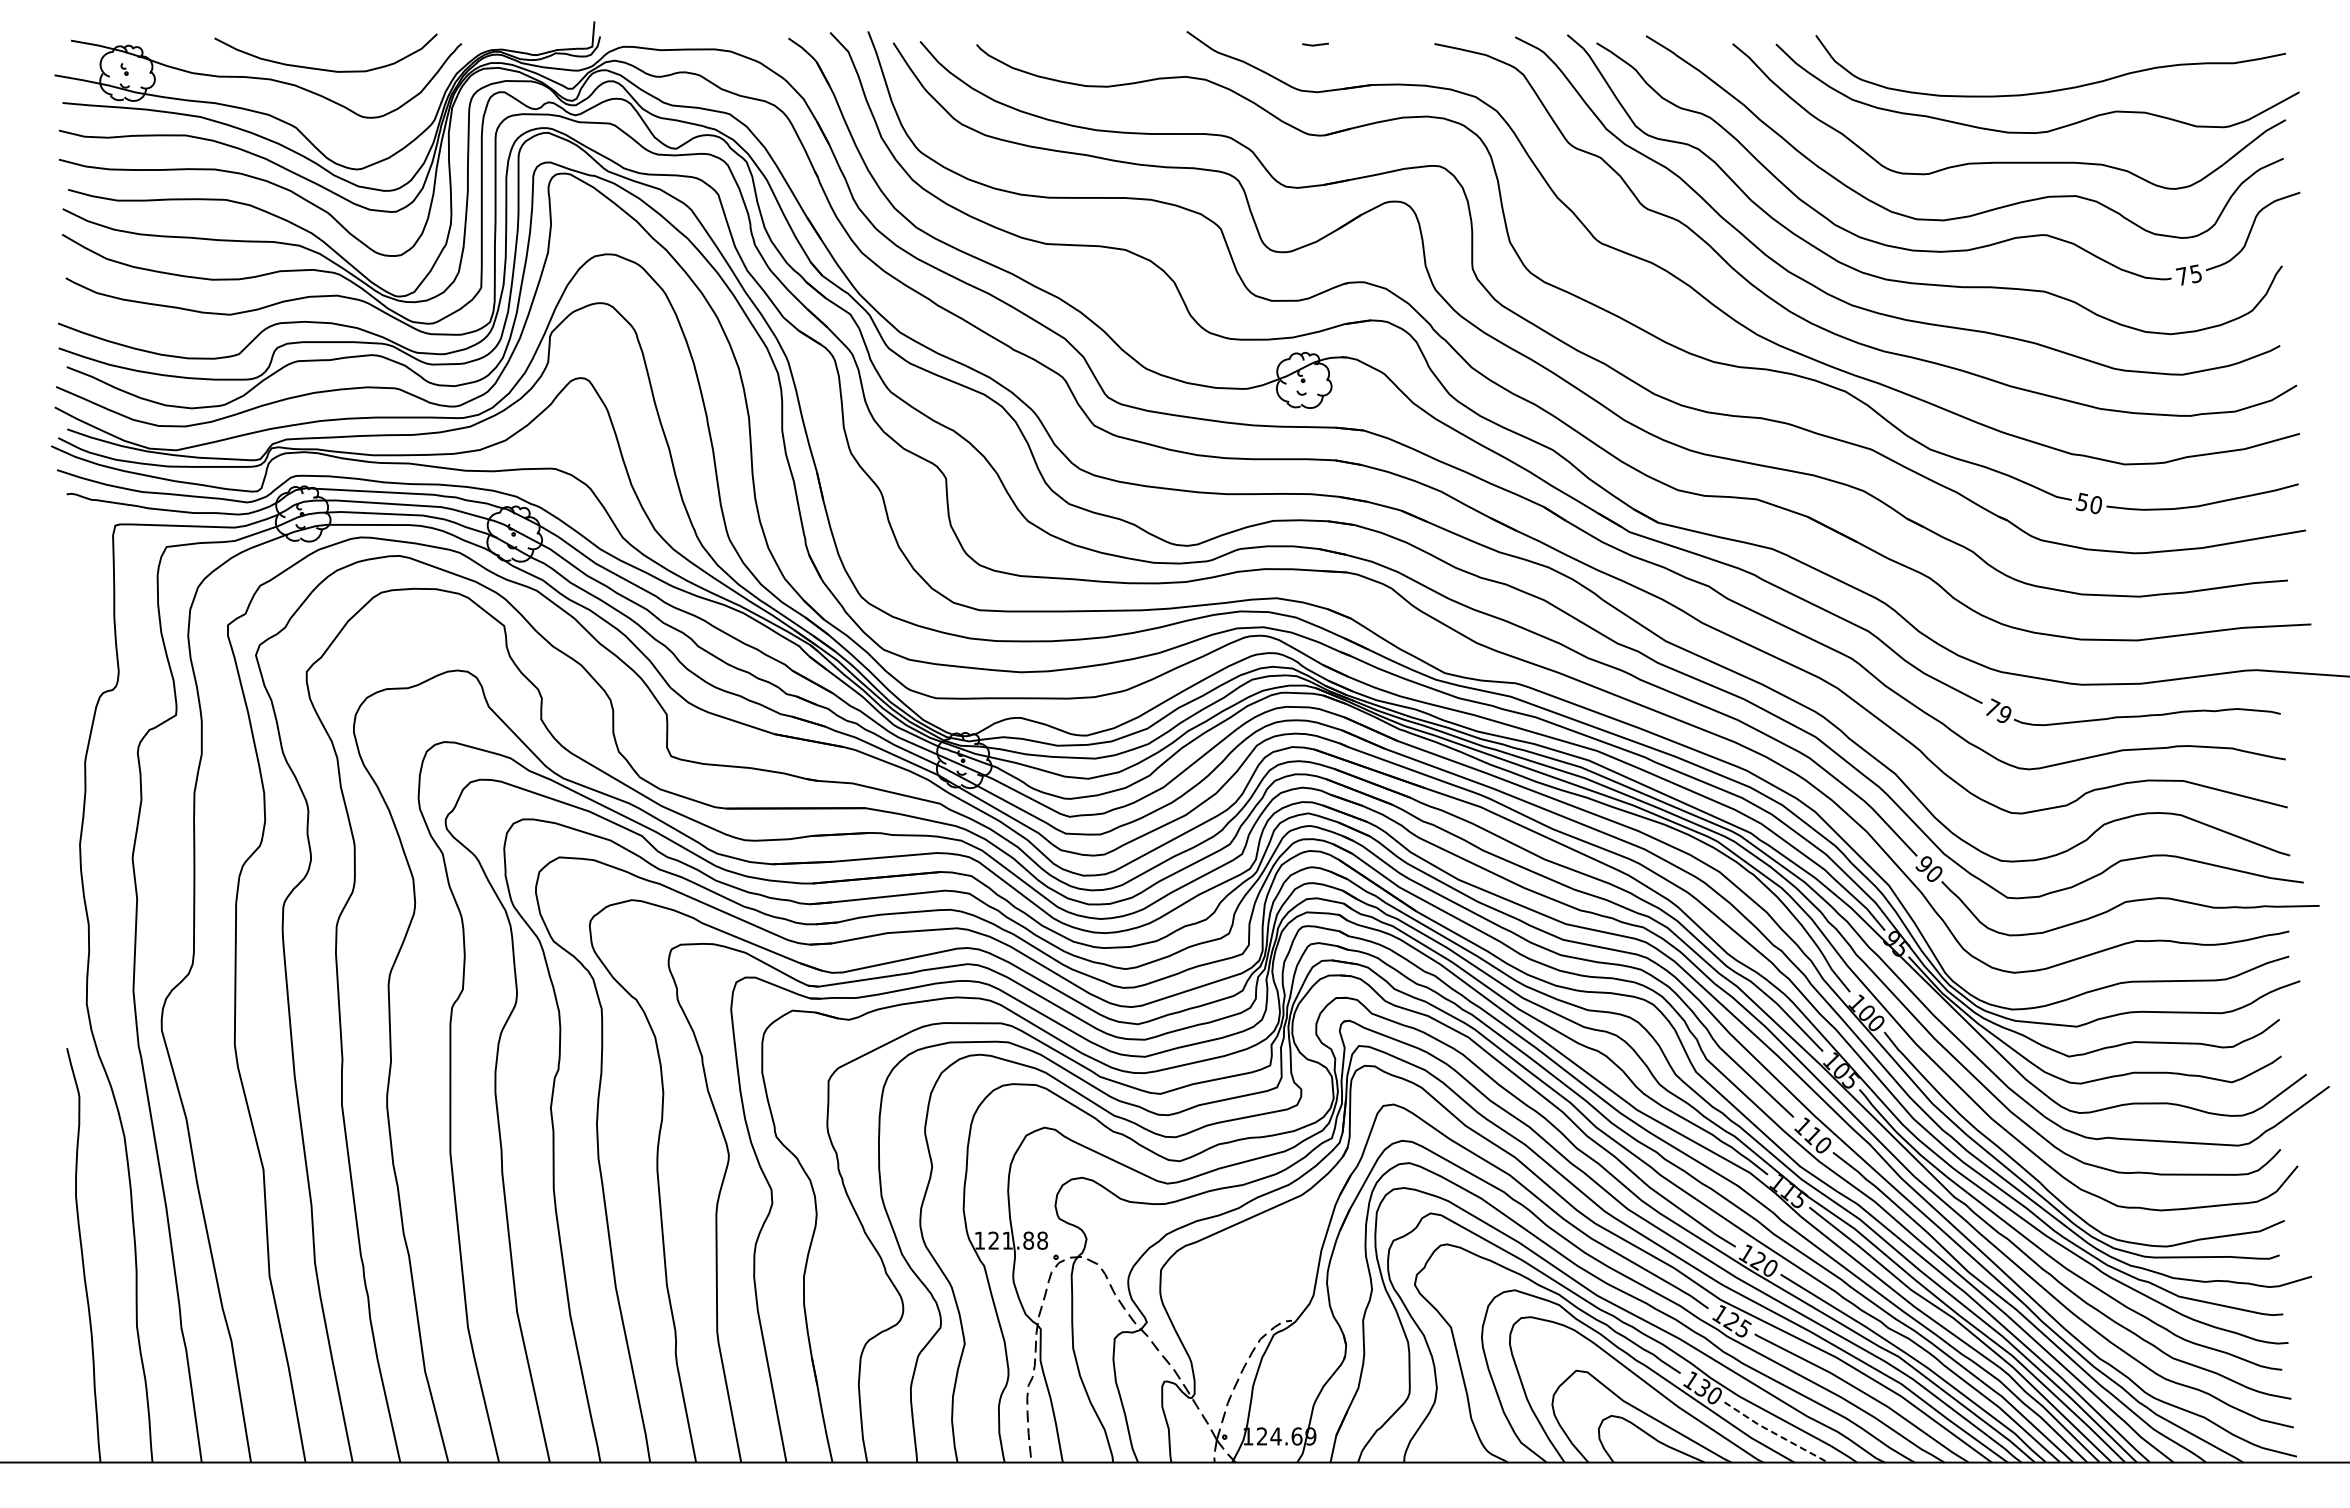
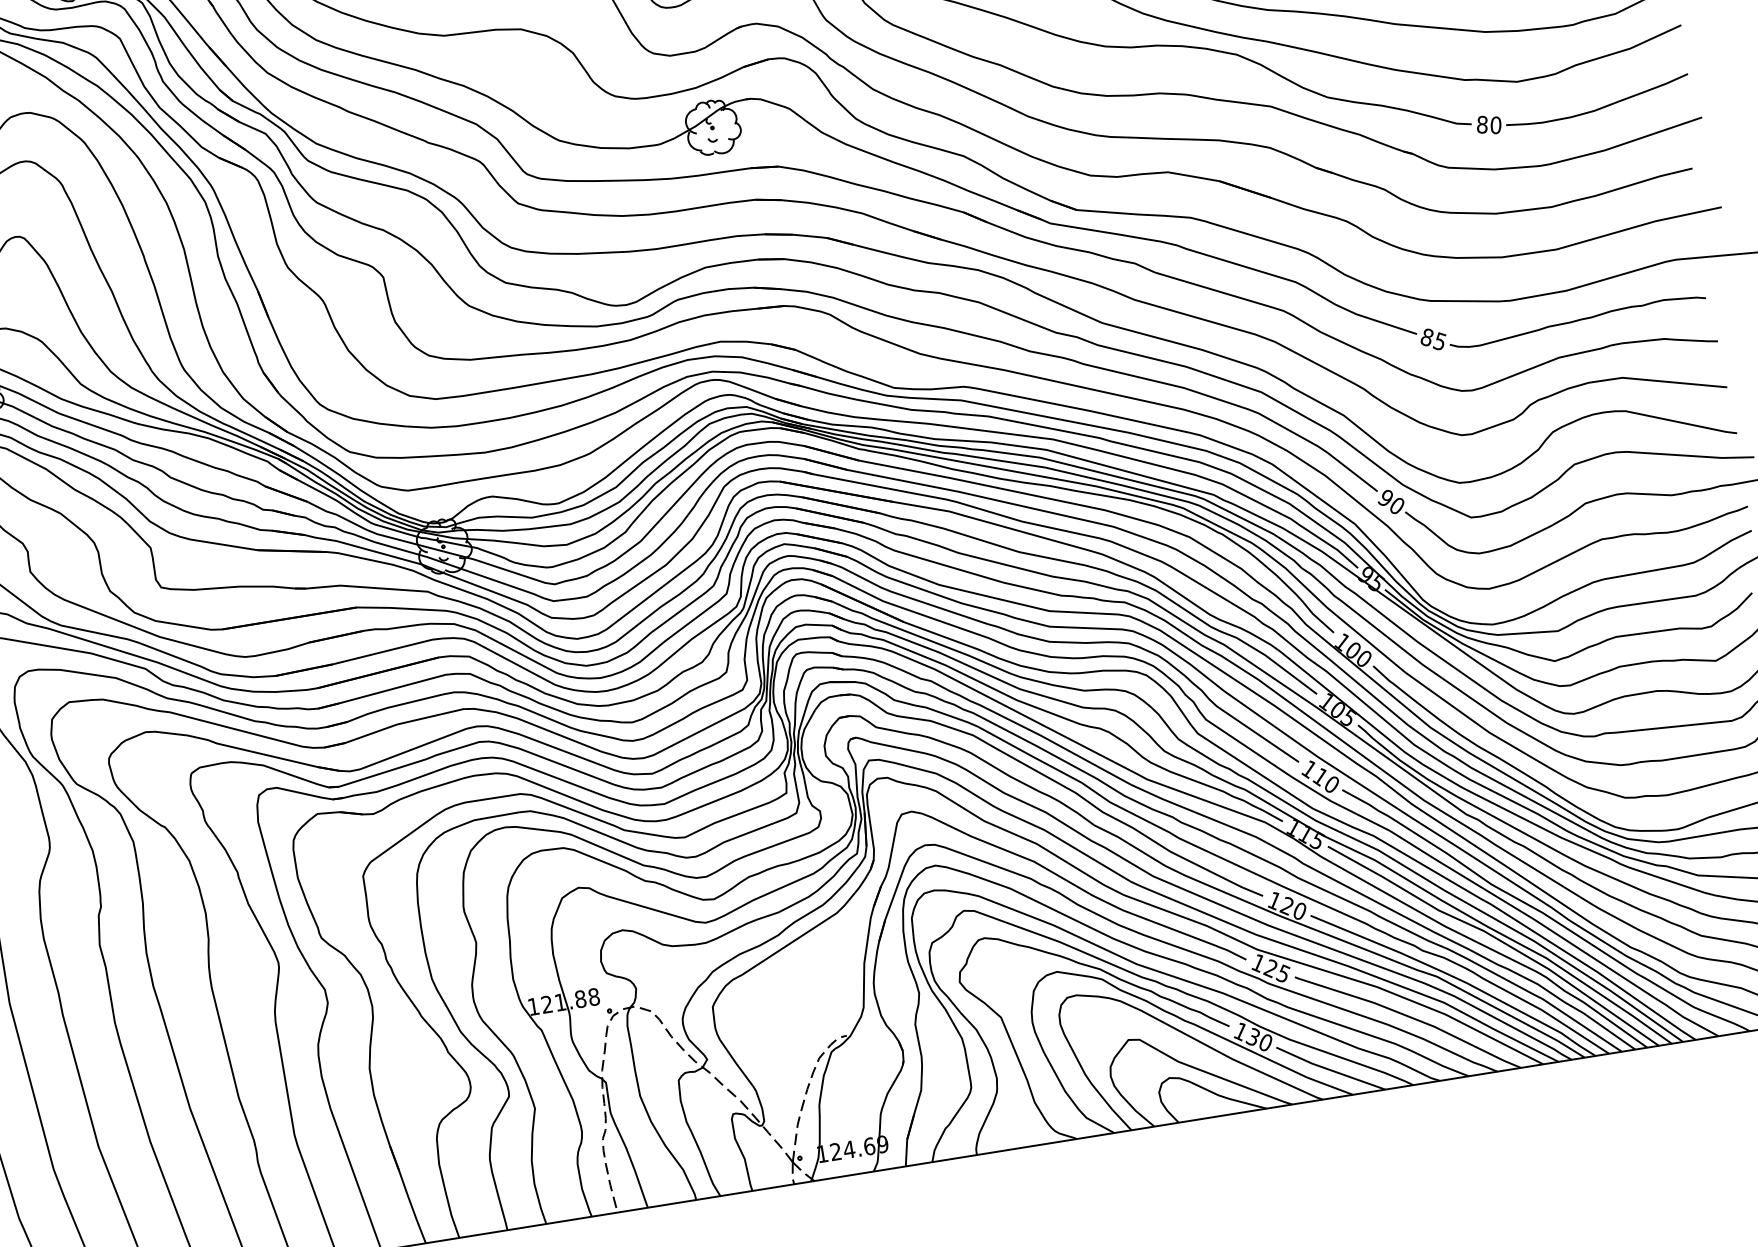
text: (2081, 501) -> (1481, 124), 50 -> 80
text: (1998, 710) -> (1433, 338), 79 -> 85
line: (1774, 1433) -> (1329, 1069), dashed -> solid

